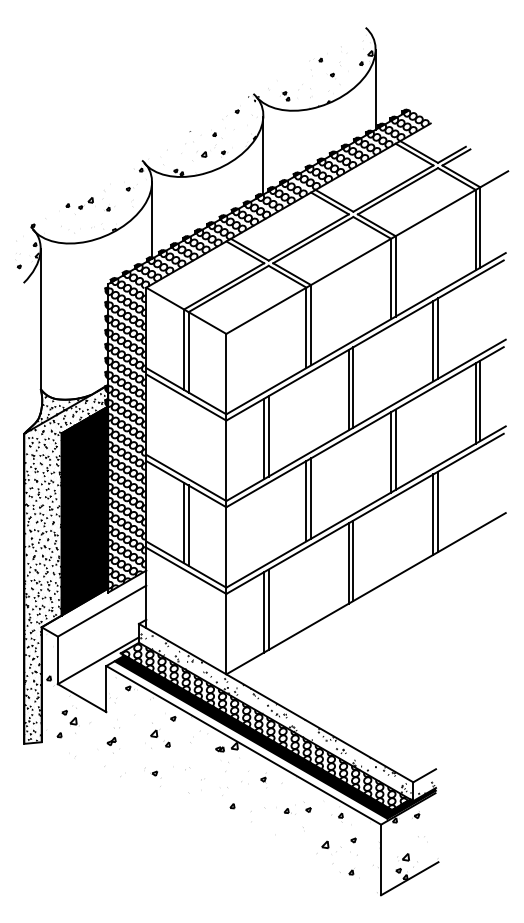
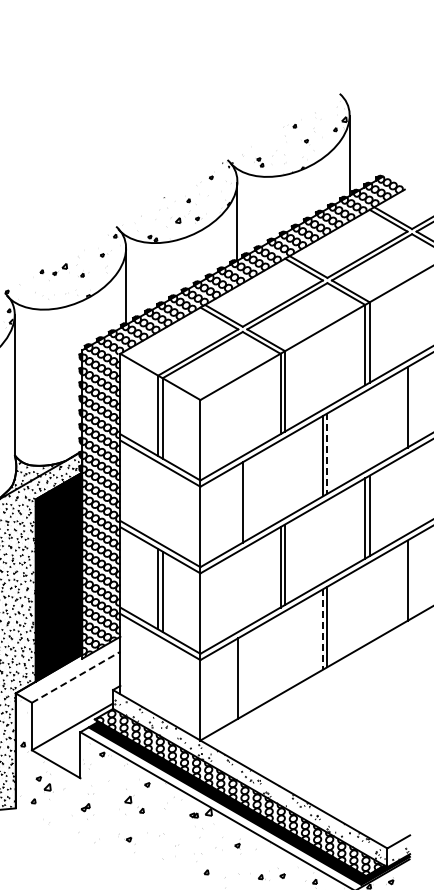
line: (437, 338) -> (411, 404), removed
line: (353, 388) -> (327, 454), solid -> dashed
line: (264, 438) -> (238, 504), removed
line: (437, 511) -> (411, 577), removed
line: (348, 563) -> (322, 629), solid -> dashed
line: (268, 609) -> (242, 675), removed
line: (102, 610) -> (76, 676), solid -> dashed

